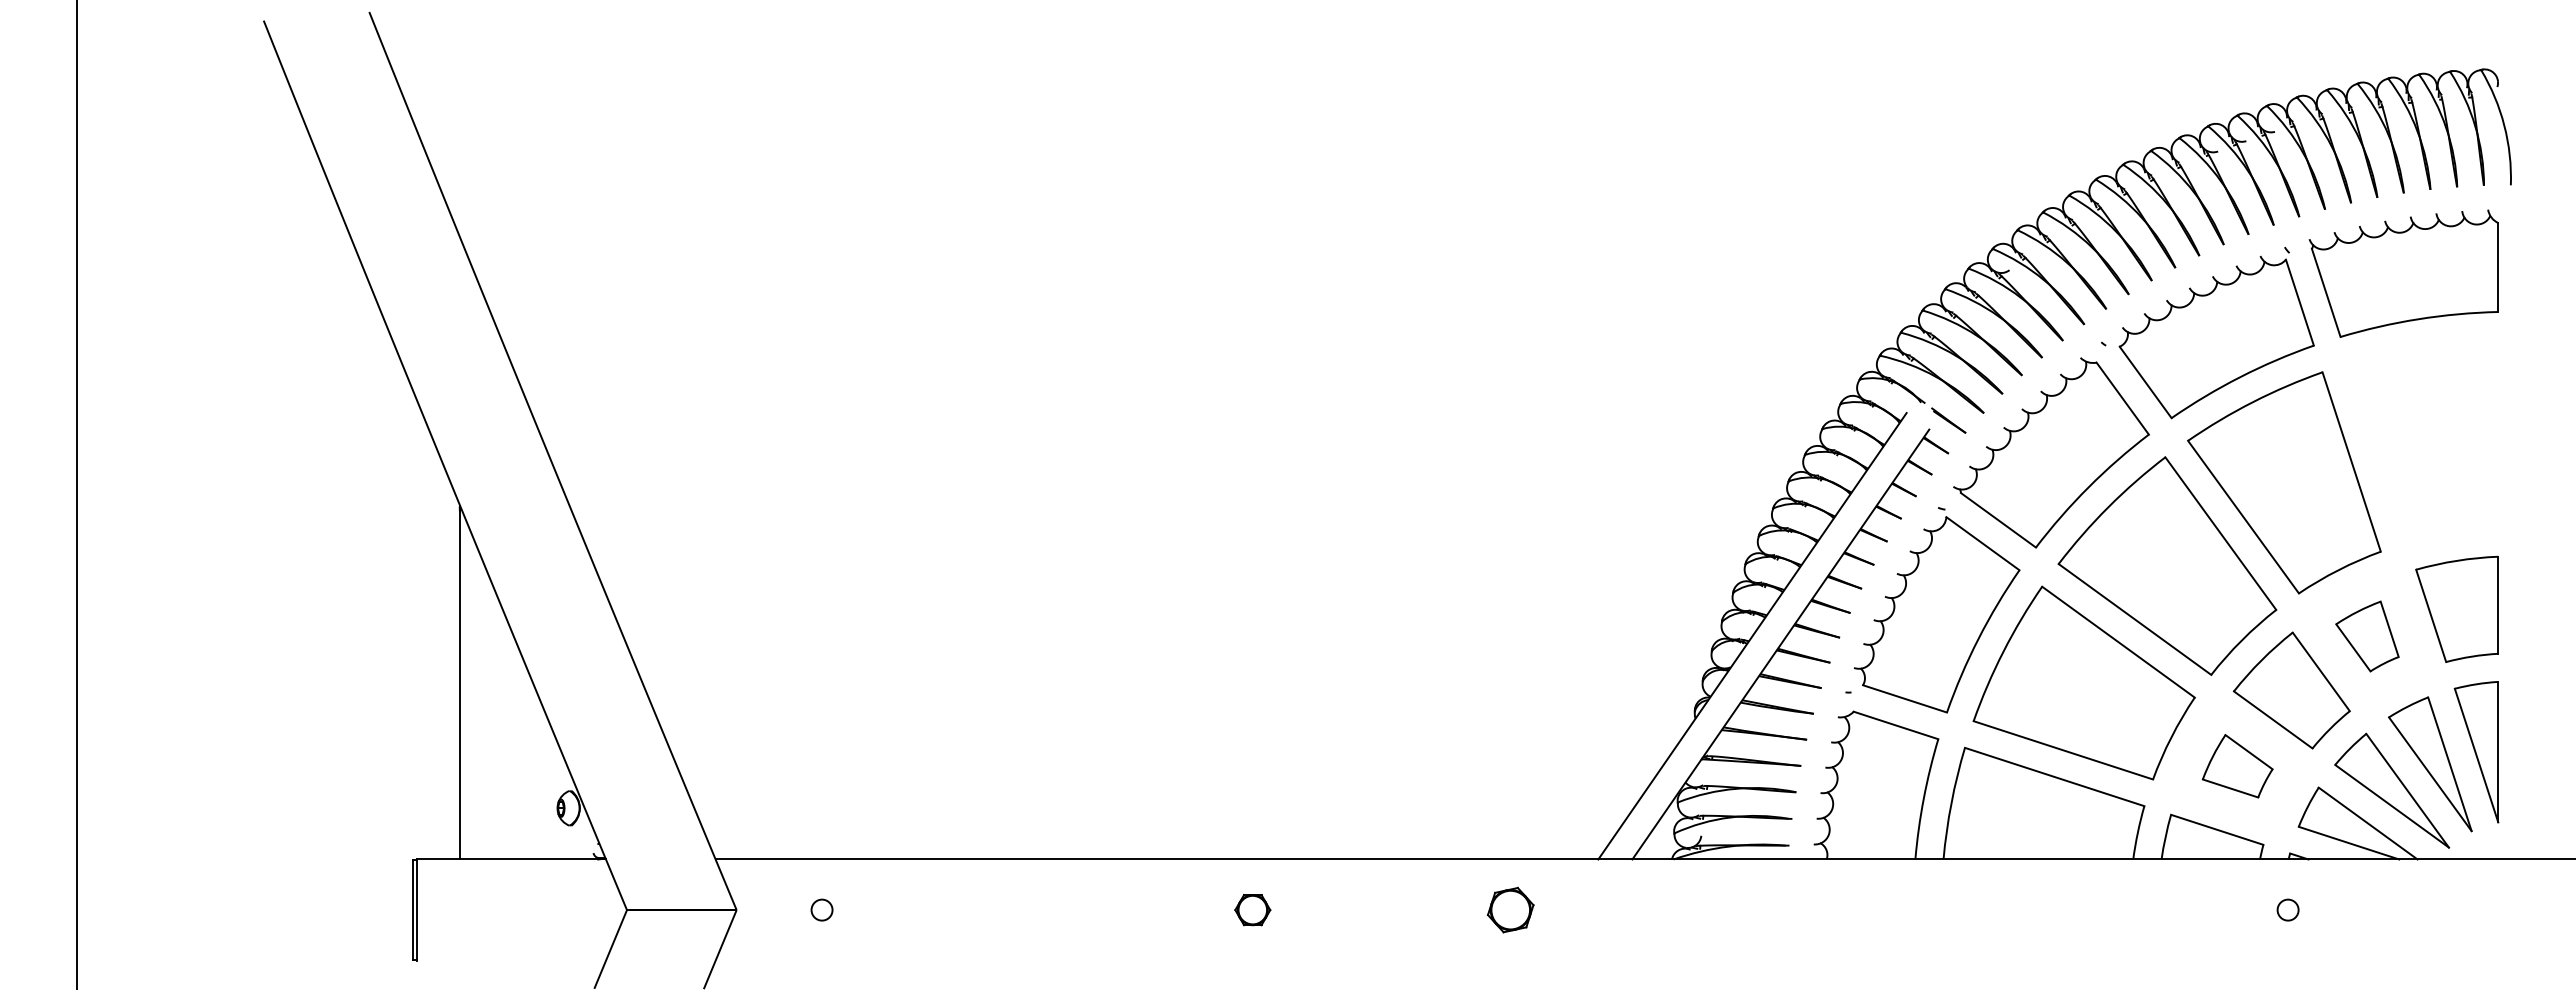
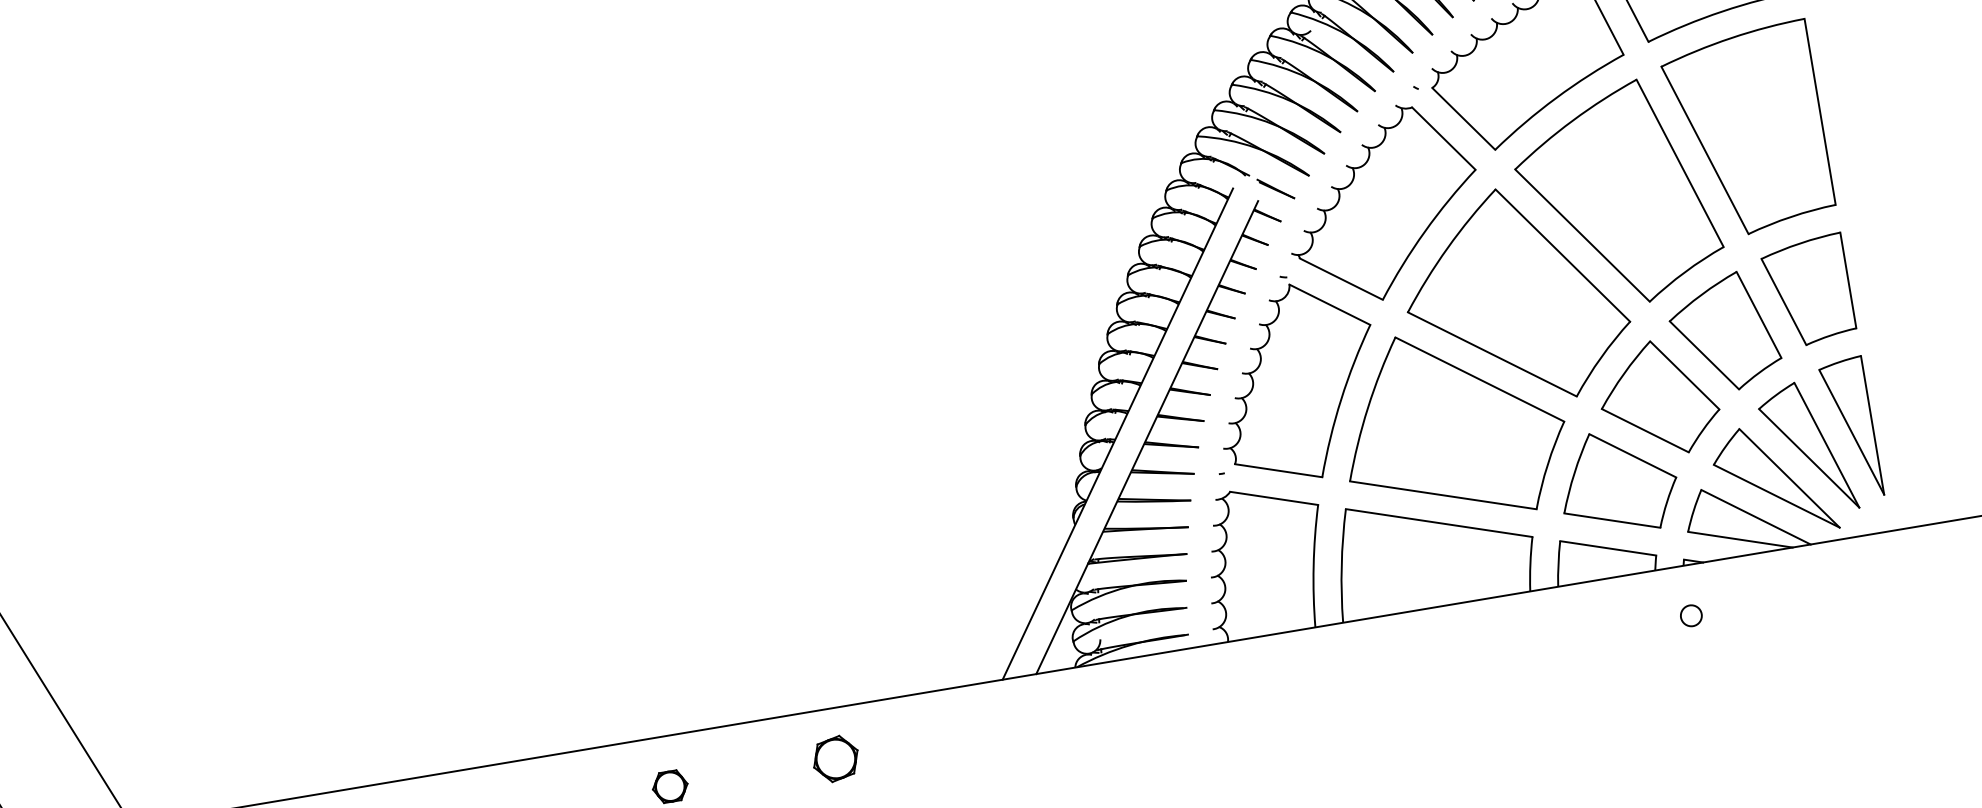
part: (2423, 441) -> (1747, 131), added
part: (2367, 636) -> (1724, 332), size x1.67
part: (2237, 766) -> (1617, 482), size x1.67
part: (1510, 910) -> (835, 759), moved

